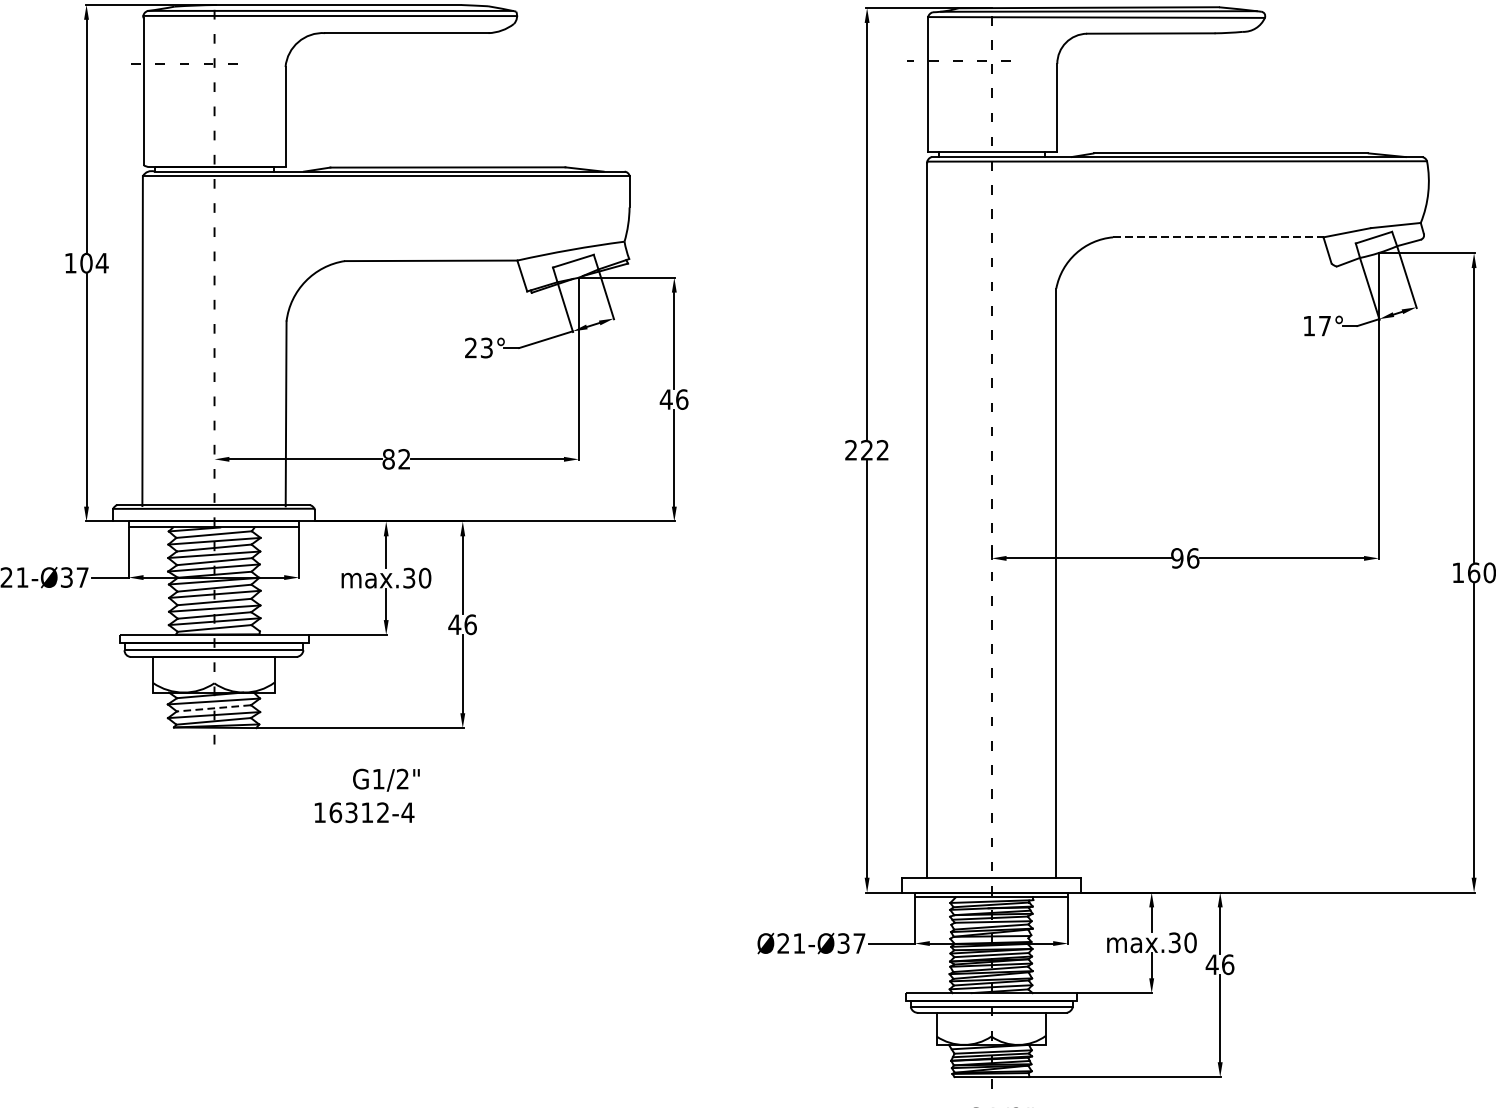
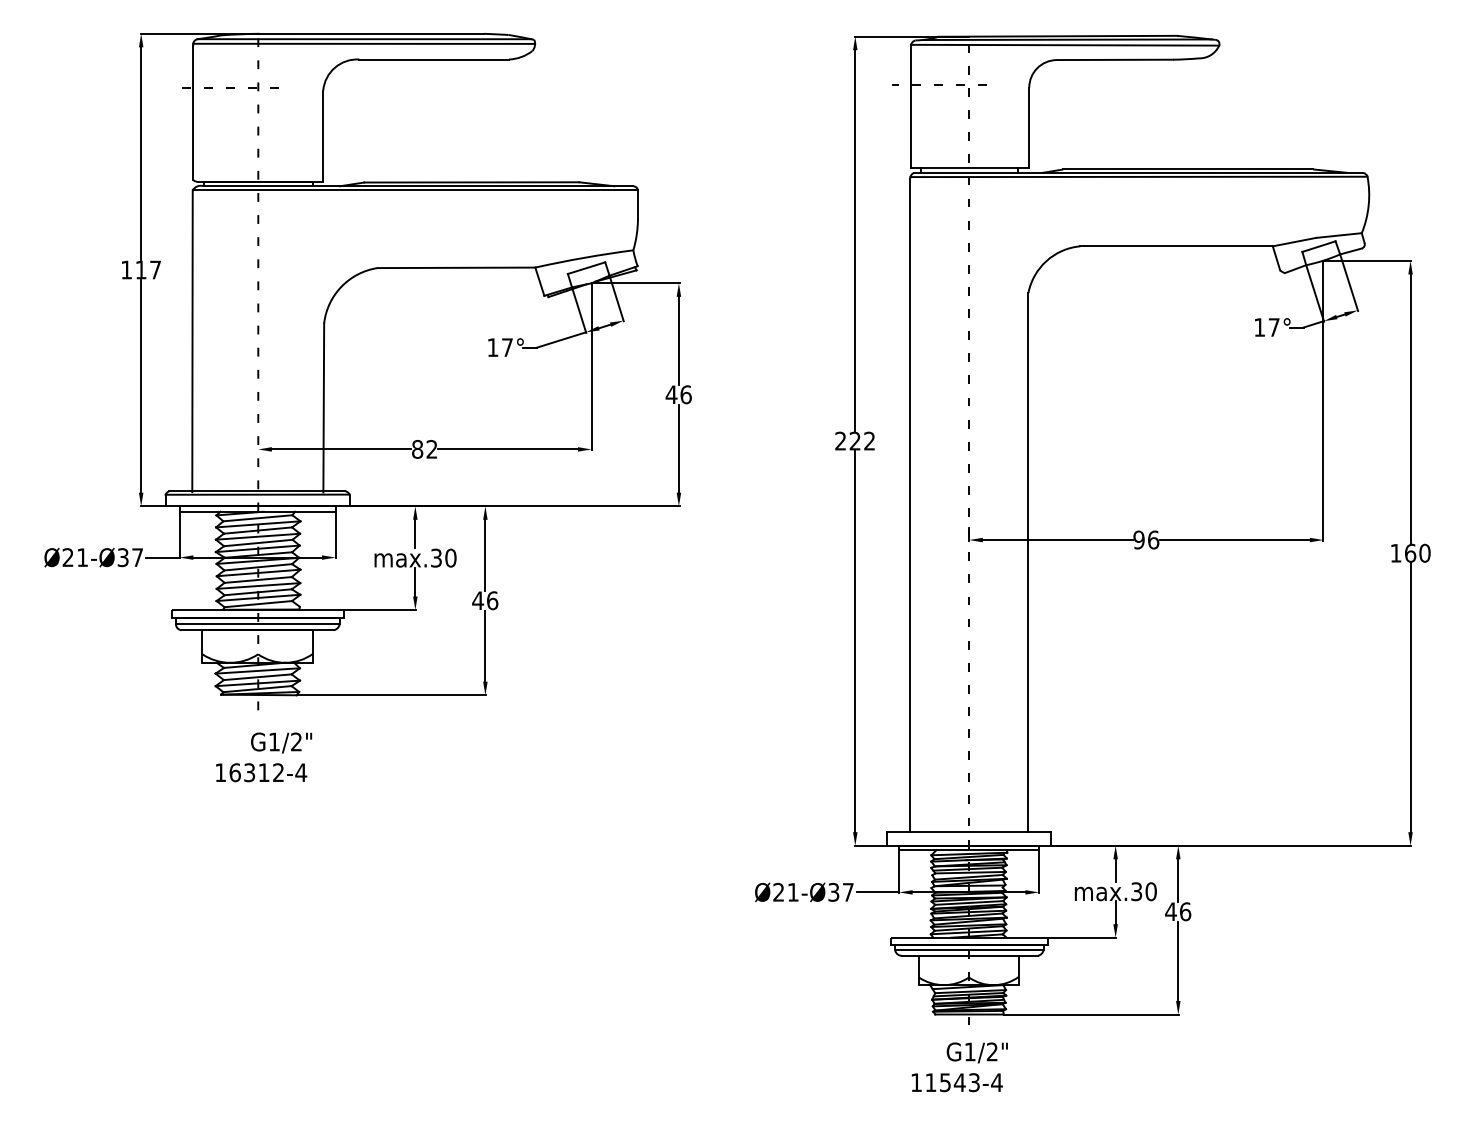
line: (1219, 237) -> (1177, 246), dashed -> solid
text: (94, 262) -> (148, 269), 104 -> 117
text: (478, 347) -> (499, 347), 23° -> 17°
line: (213, 708) -> (257, 677), dashed -> solid
text: (367, 796) -> (264, 757), moved

